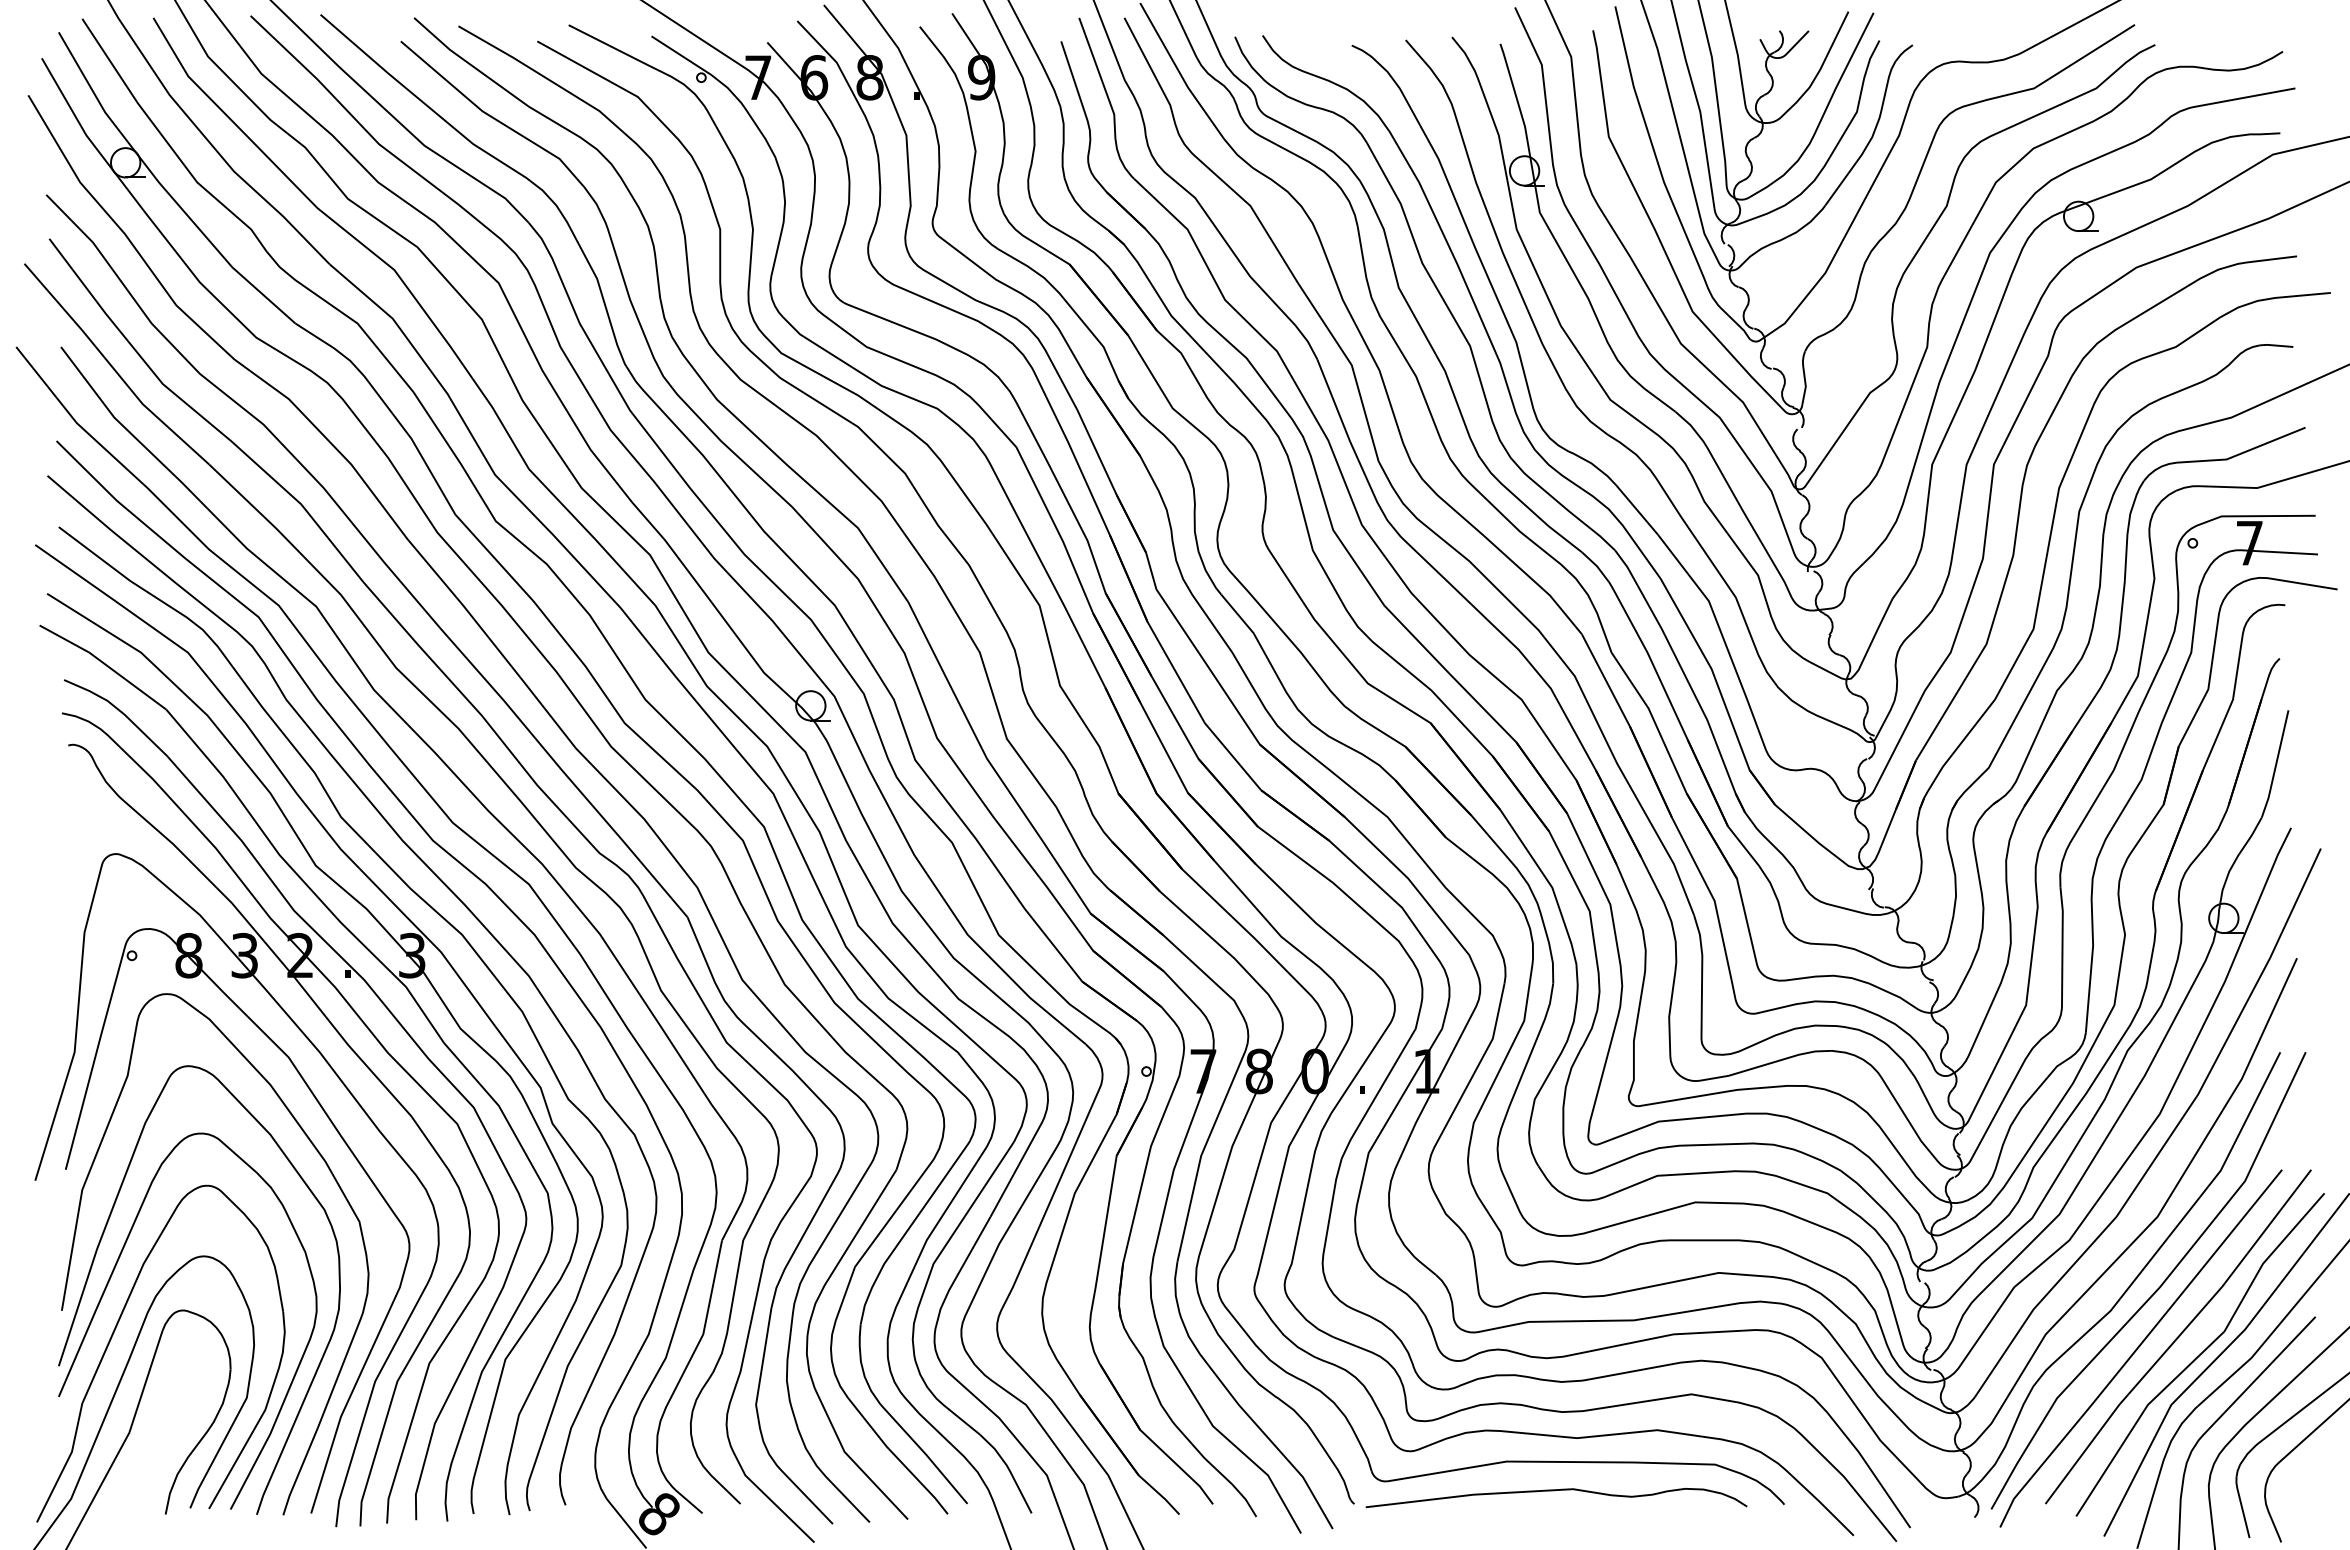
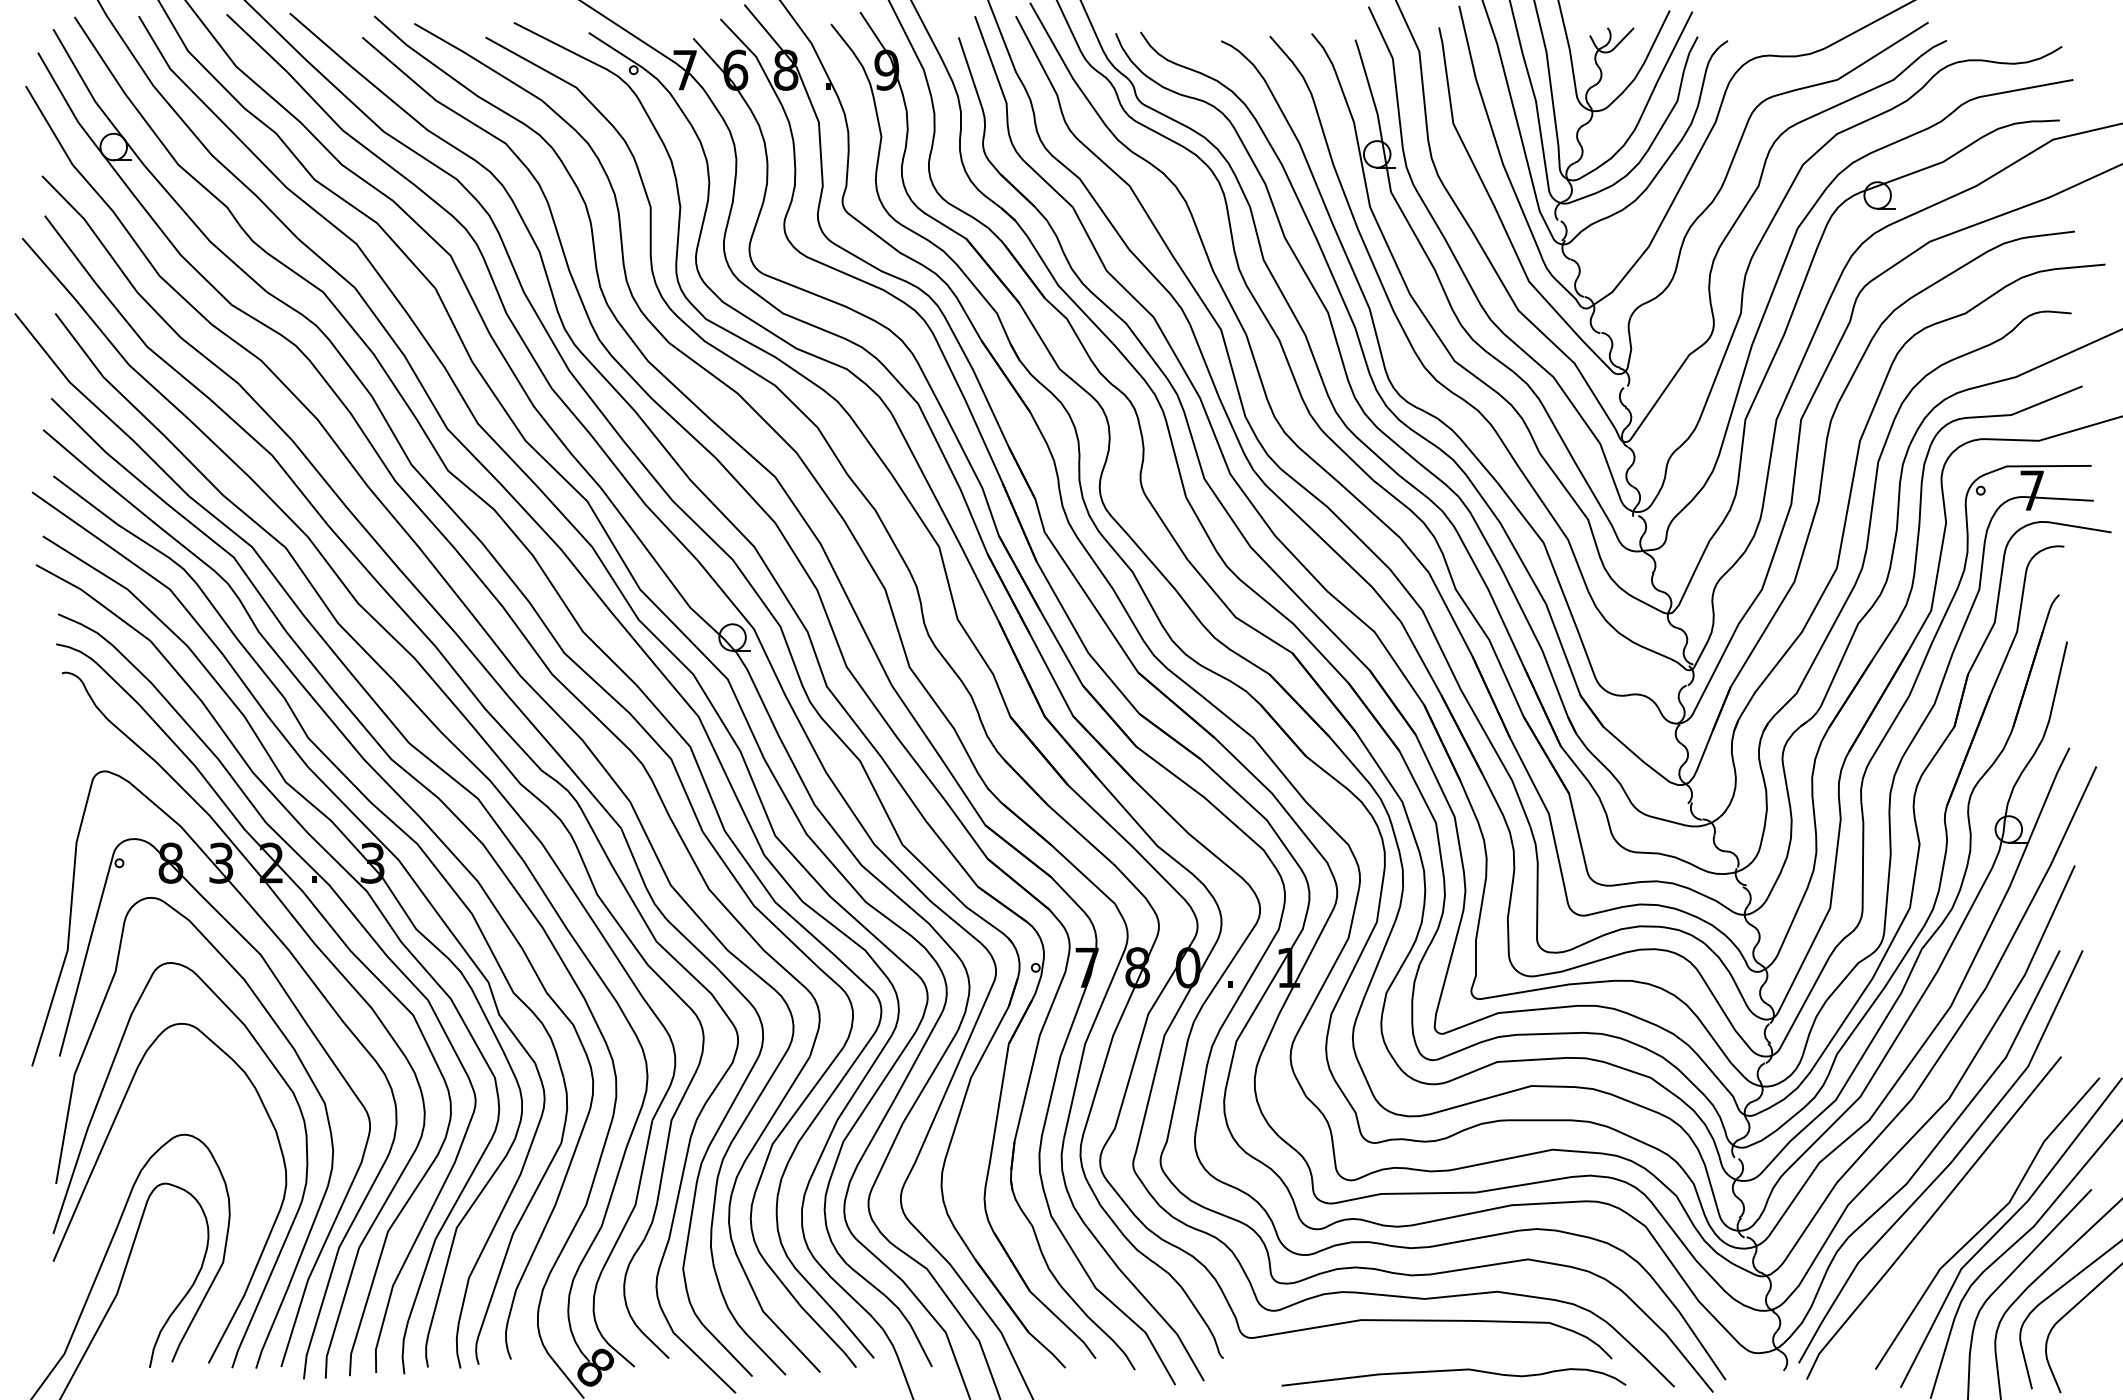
part: (114, 1333) -> (103, 1204), removed
line: (2178, 1336) -> (1967, 1207), removed
curve: (1554, 1491) -> (1452, 1371), moved

